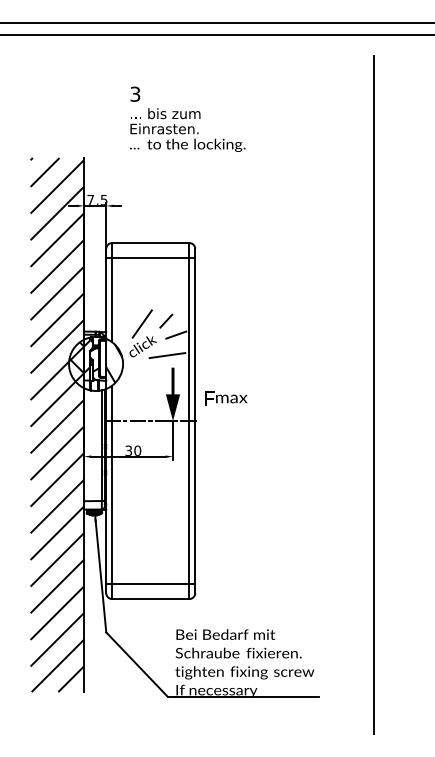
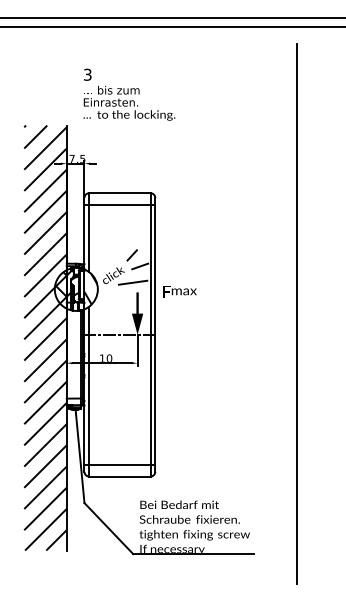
text: (187, 118) -> (129, 94), moved
line: (141, 323) -> (112, 257), removed
text: (226, 398) -> (180, 291), moved
text: (128, 450) -> (102, 358), 30 -> 10

